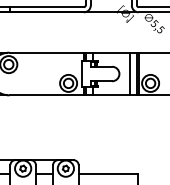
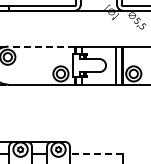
line: (46, 52) -> (41, 46), solid -> dashed
line: (108, 174) -> (96, 154), solid -> dashed

